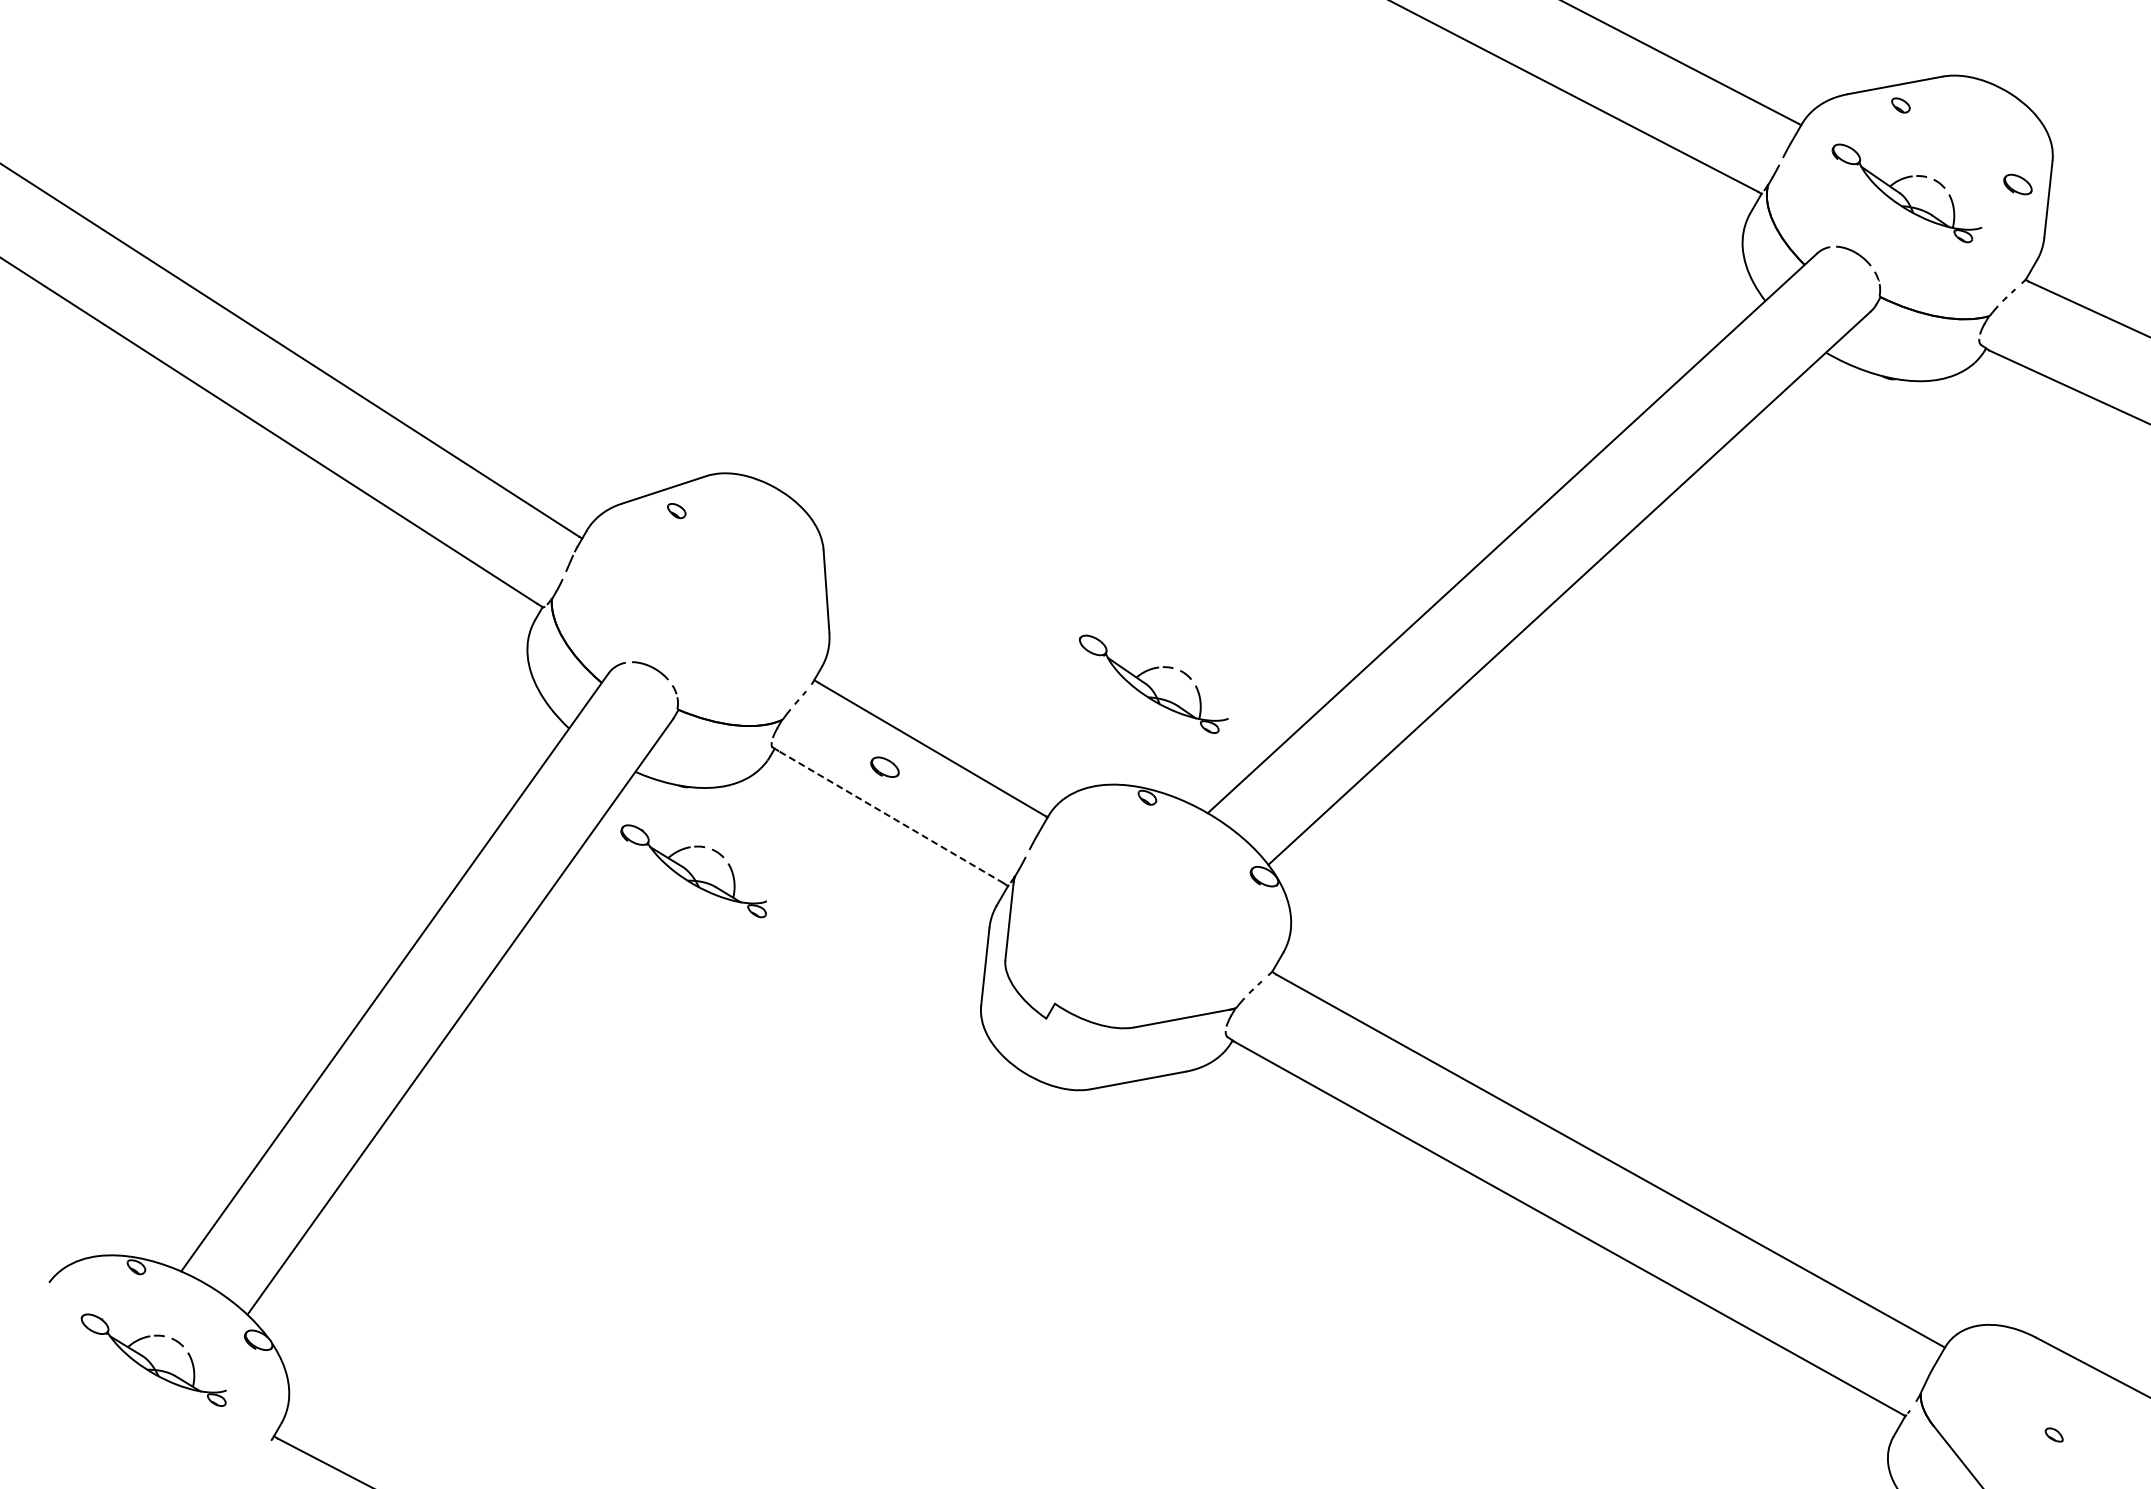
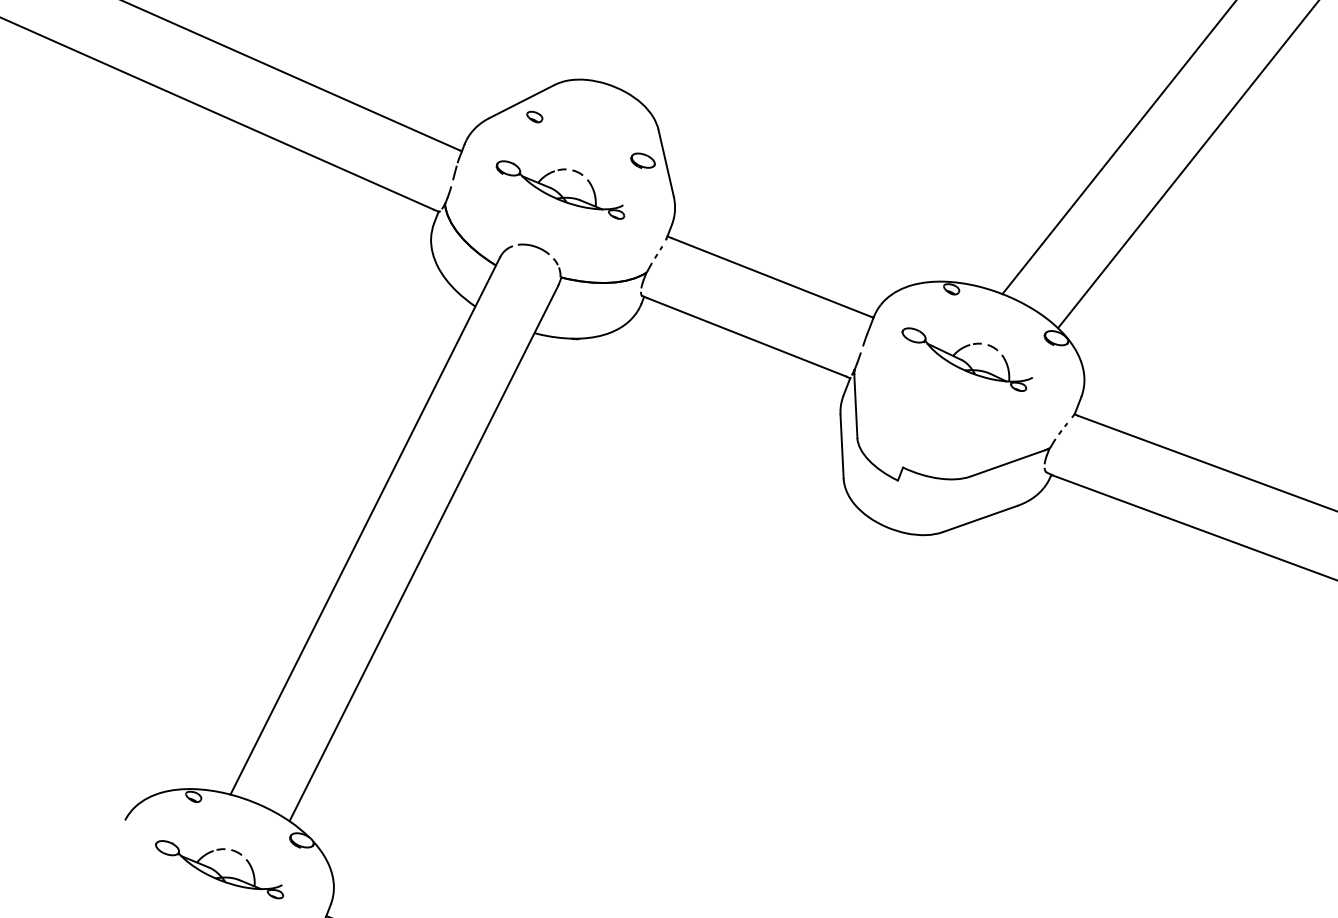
part: (1153, 683) -> (967, 358), moved
part: (884, 766) -> (642, 160), moved
line: (891, 817) -> (747, 337), dashed -> solid
part: (693, 871) -> (560, 190), moved

